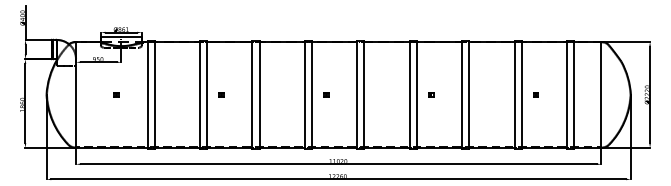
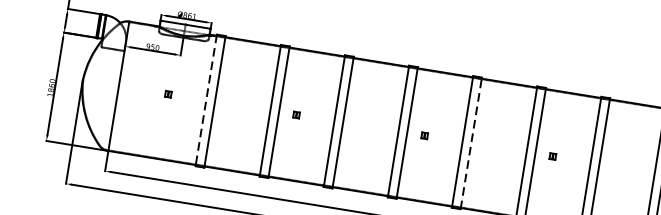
line: (147, 94) -> (206, 99), solid -> dashed
line: (364, 94) -> (471, 142), solid -> dashed

